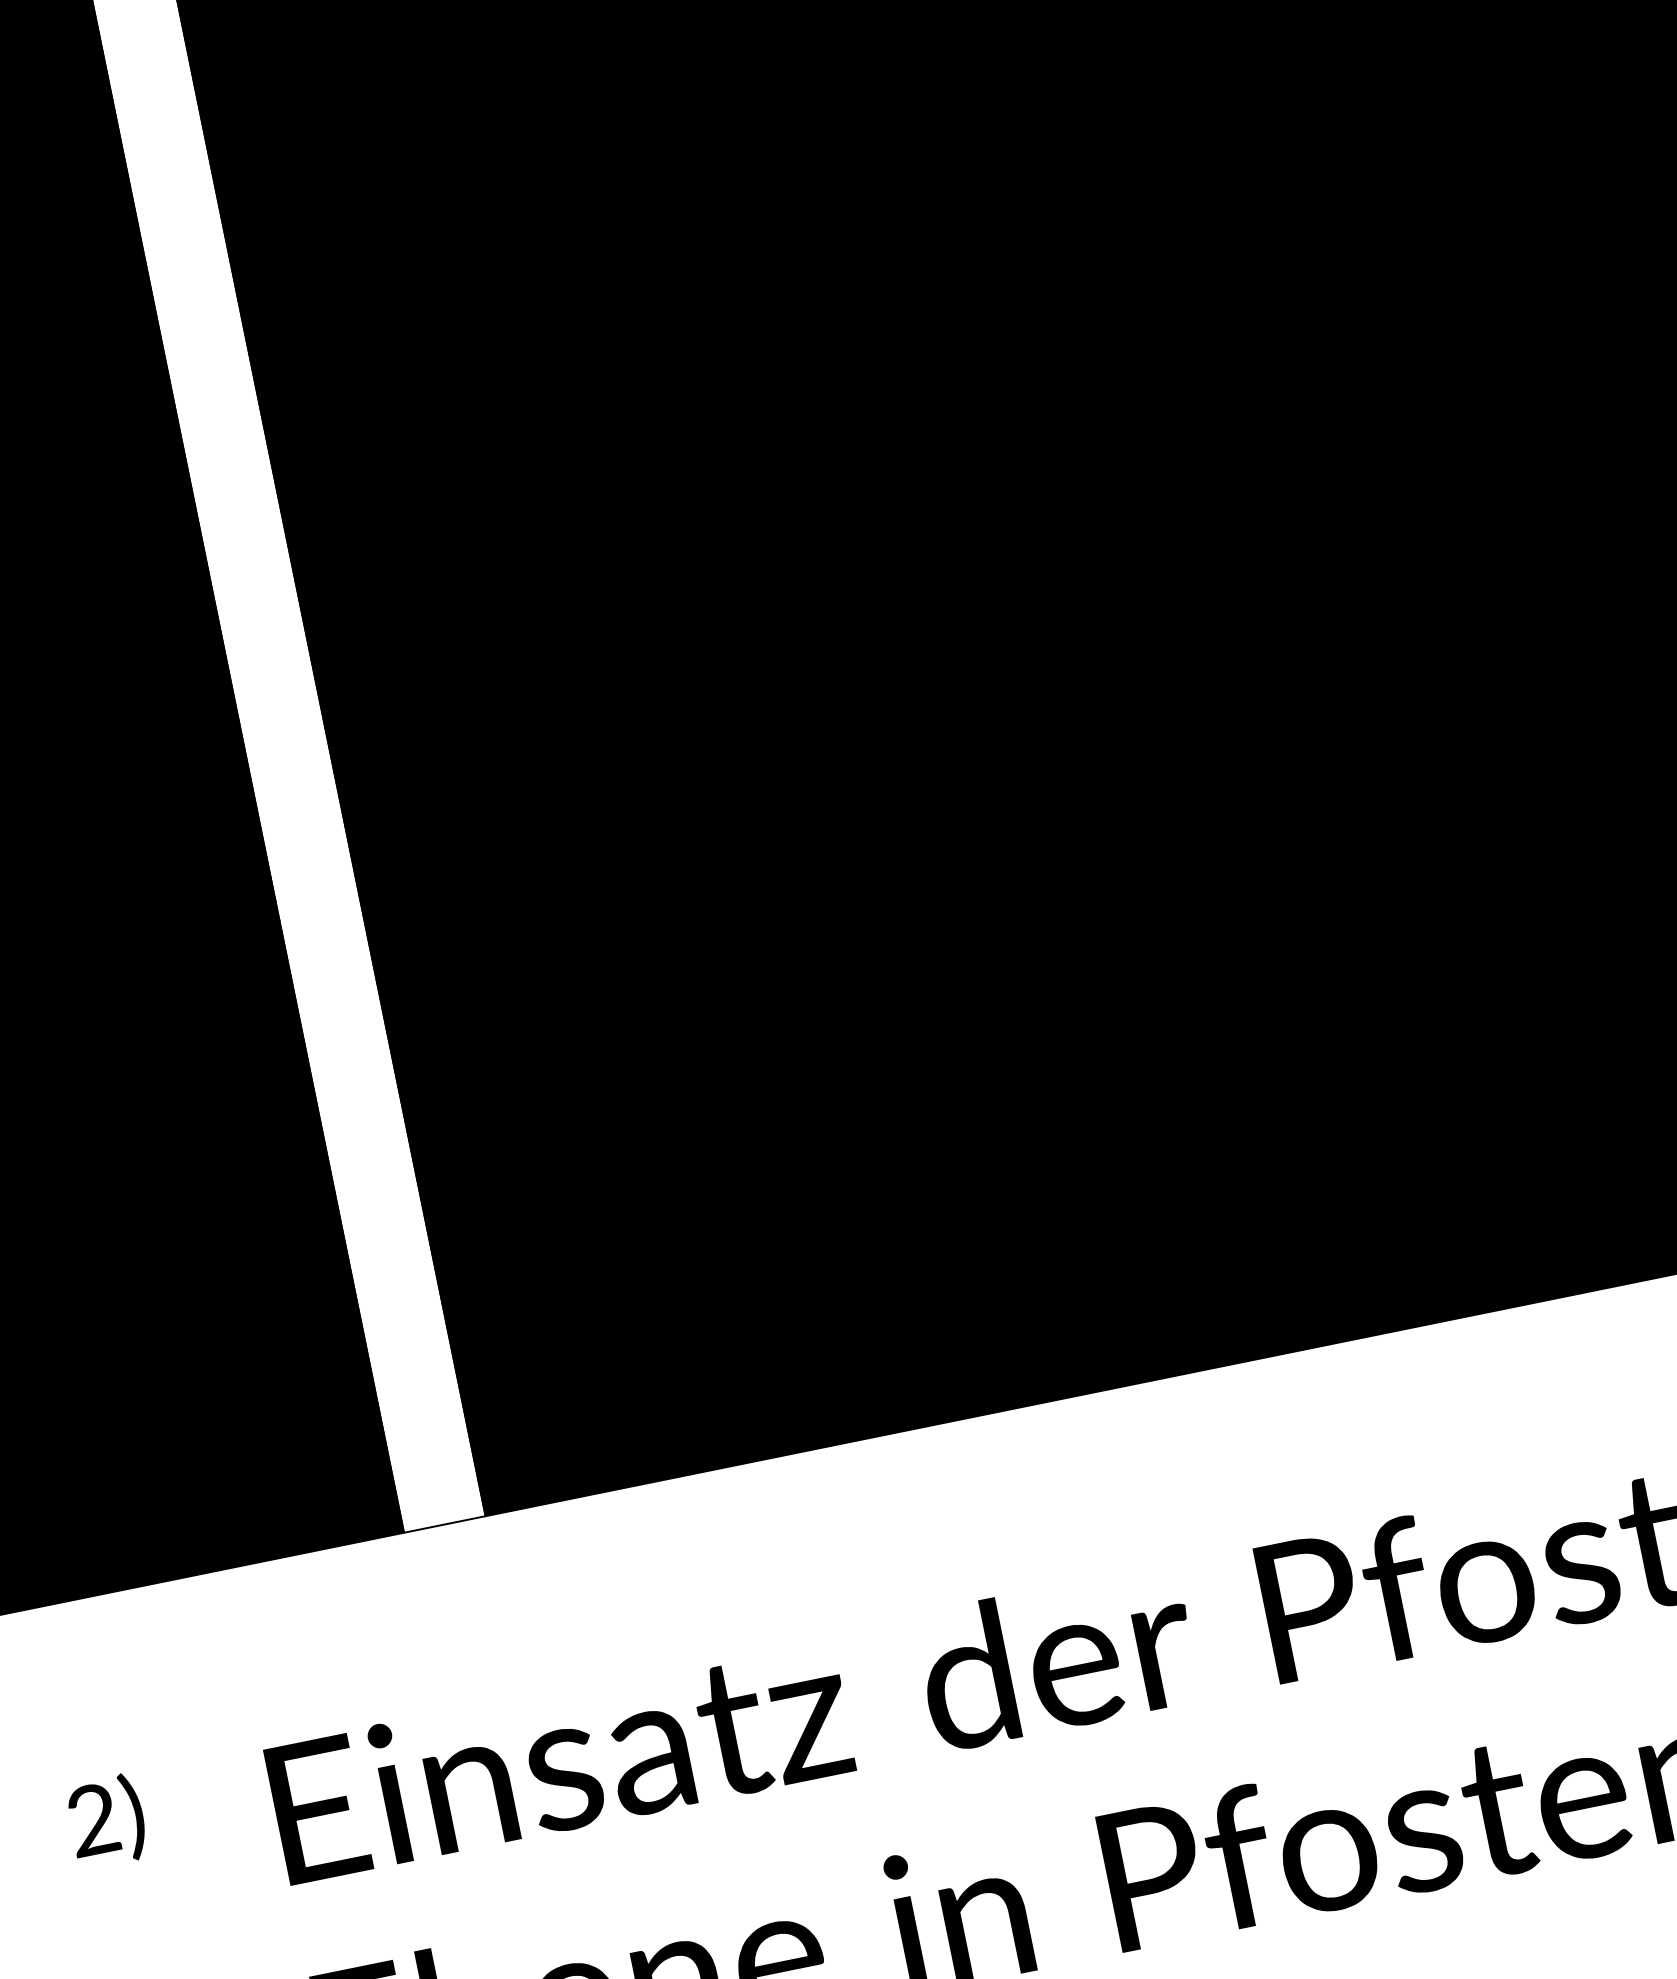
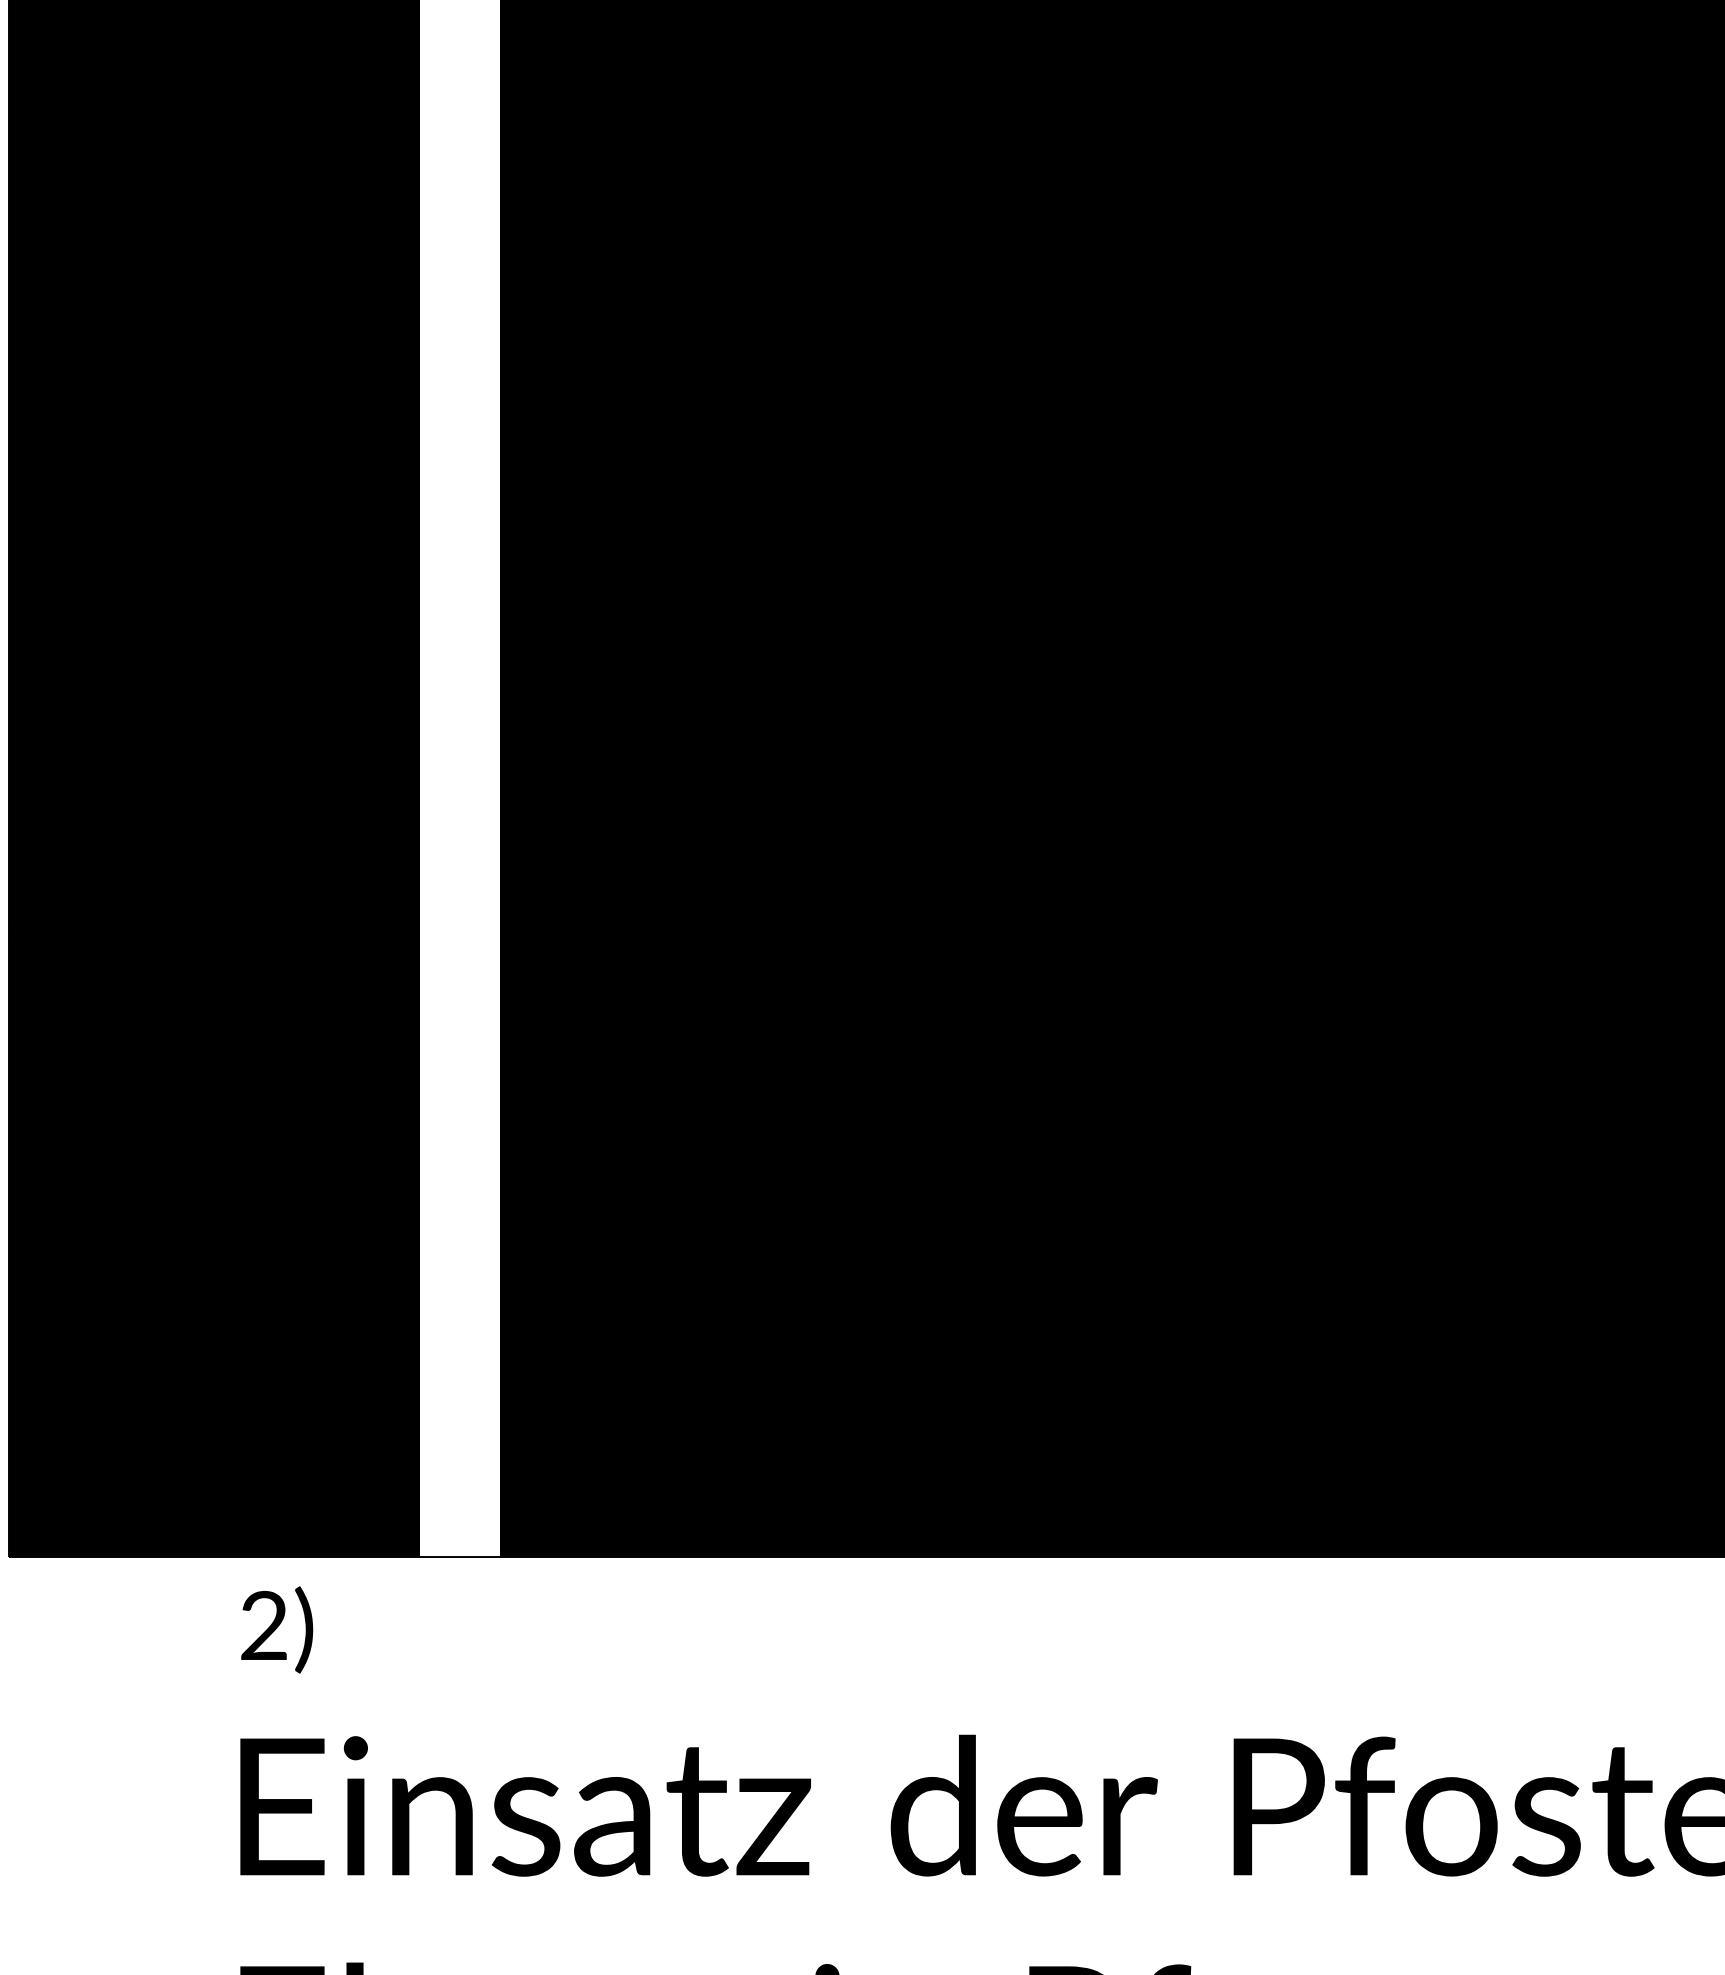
text: (107, 1820) -> (277, 1629), moved

